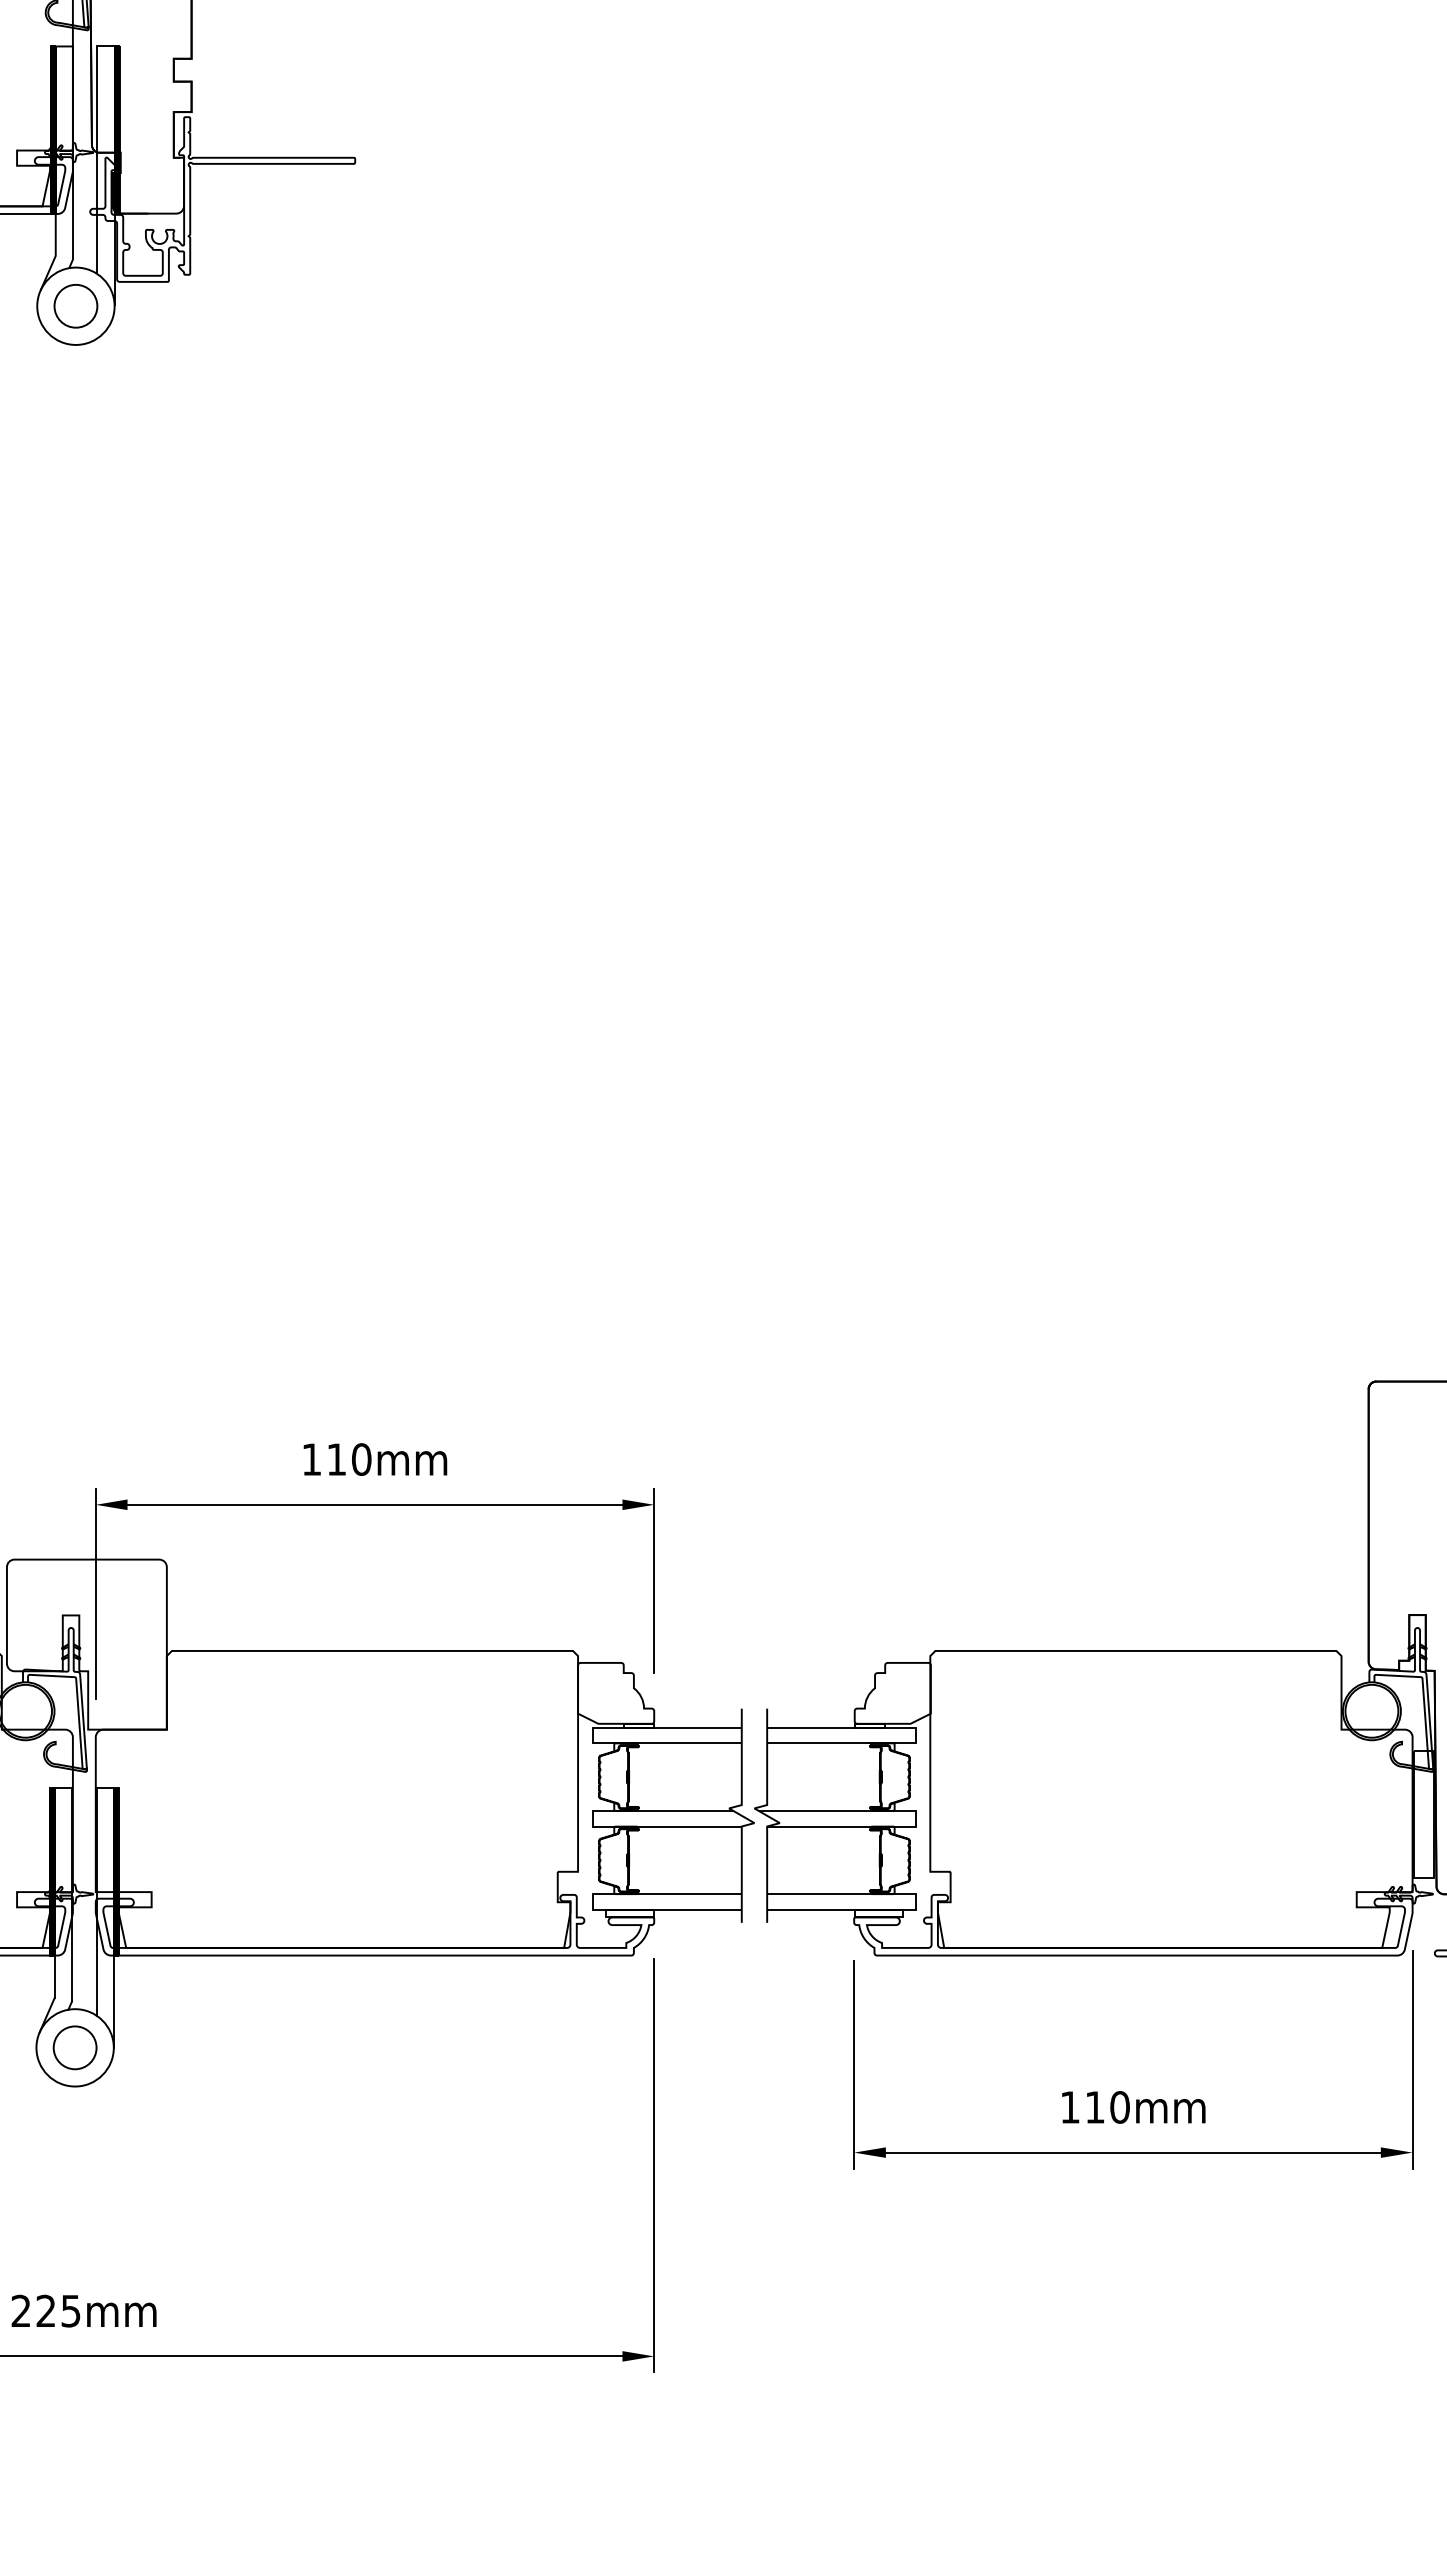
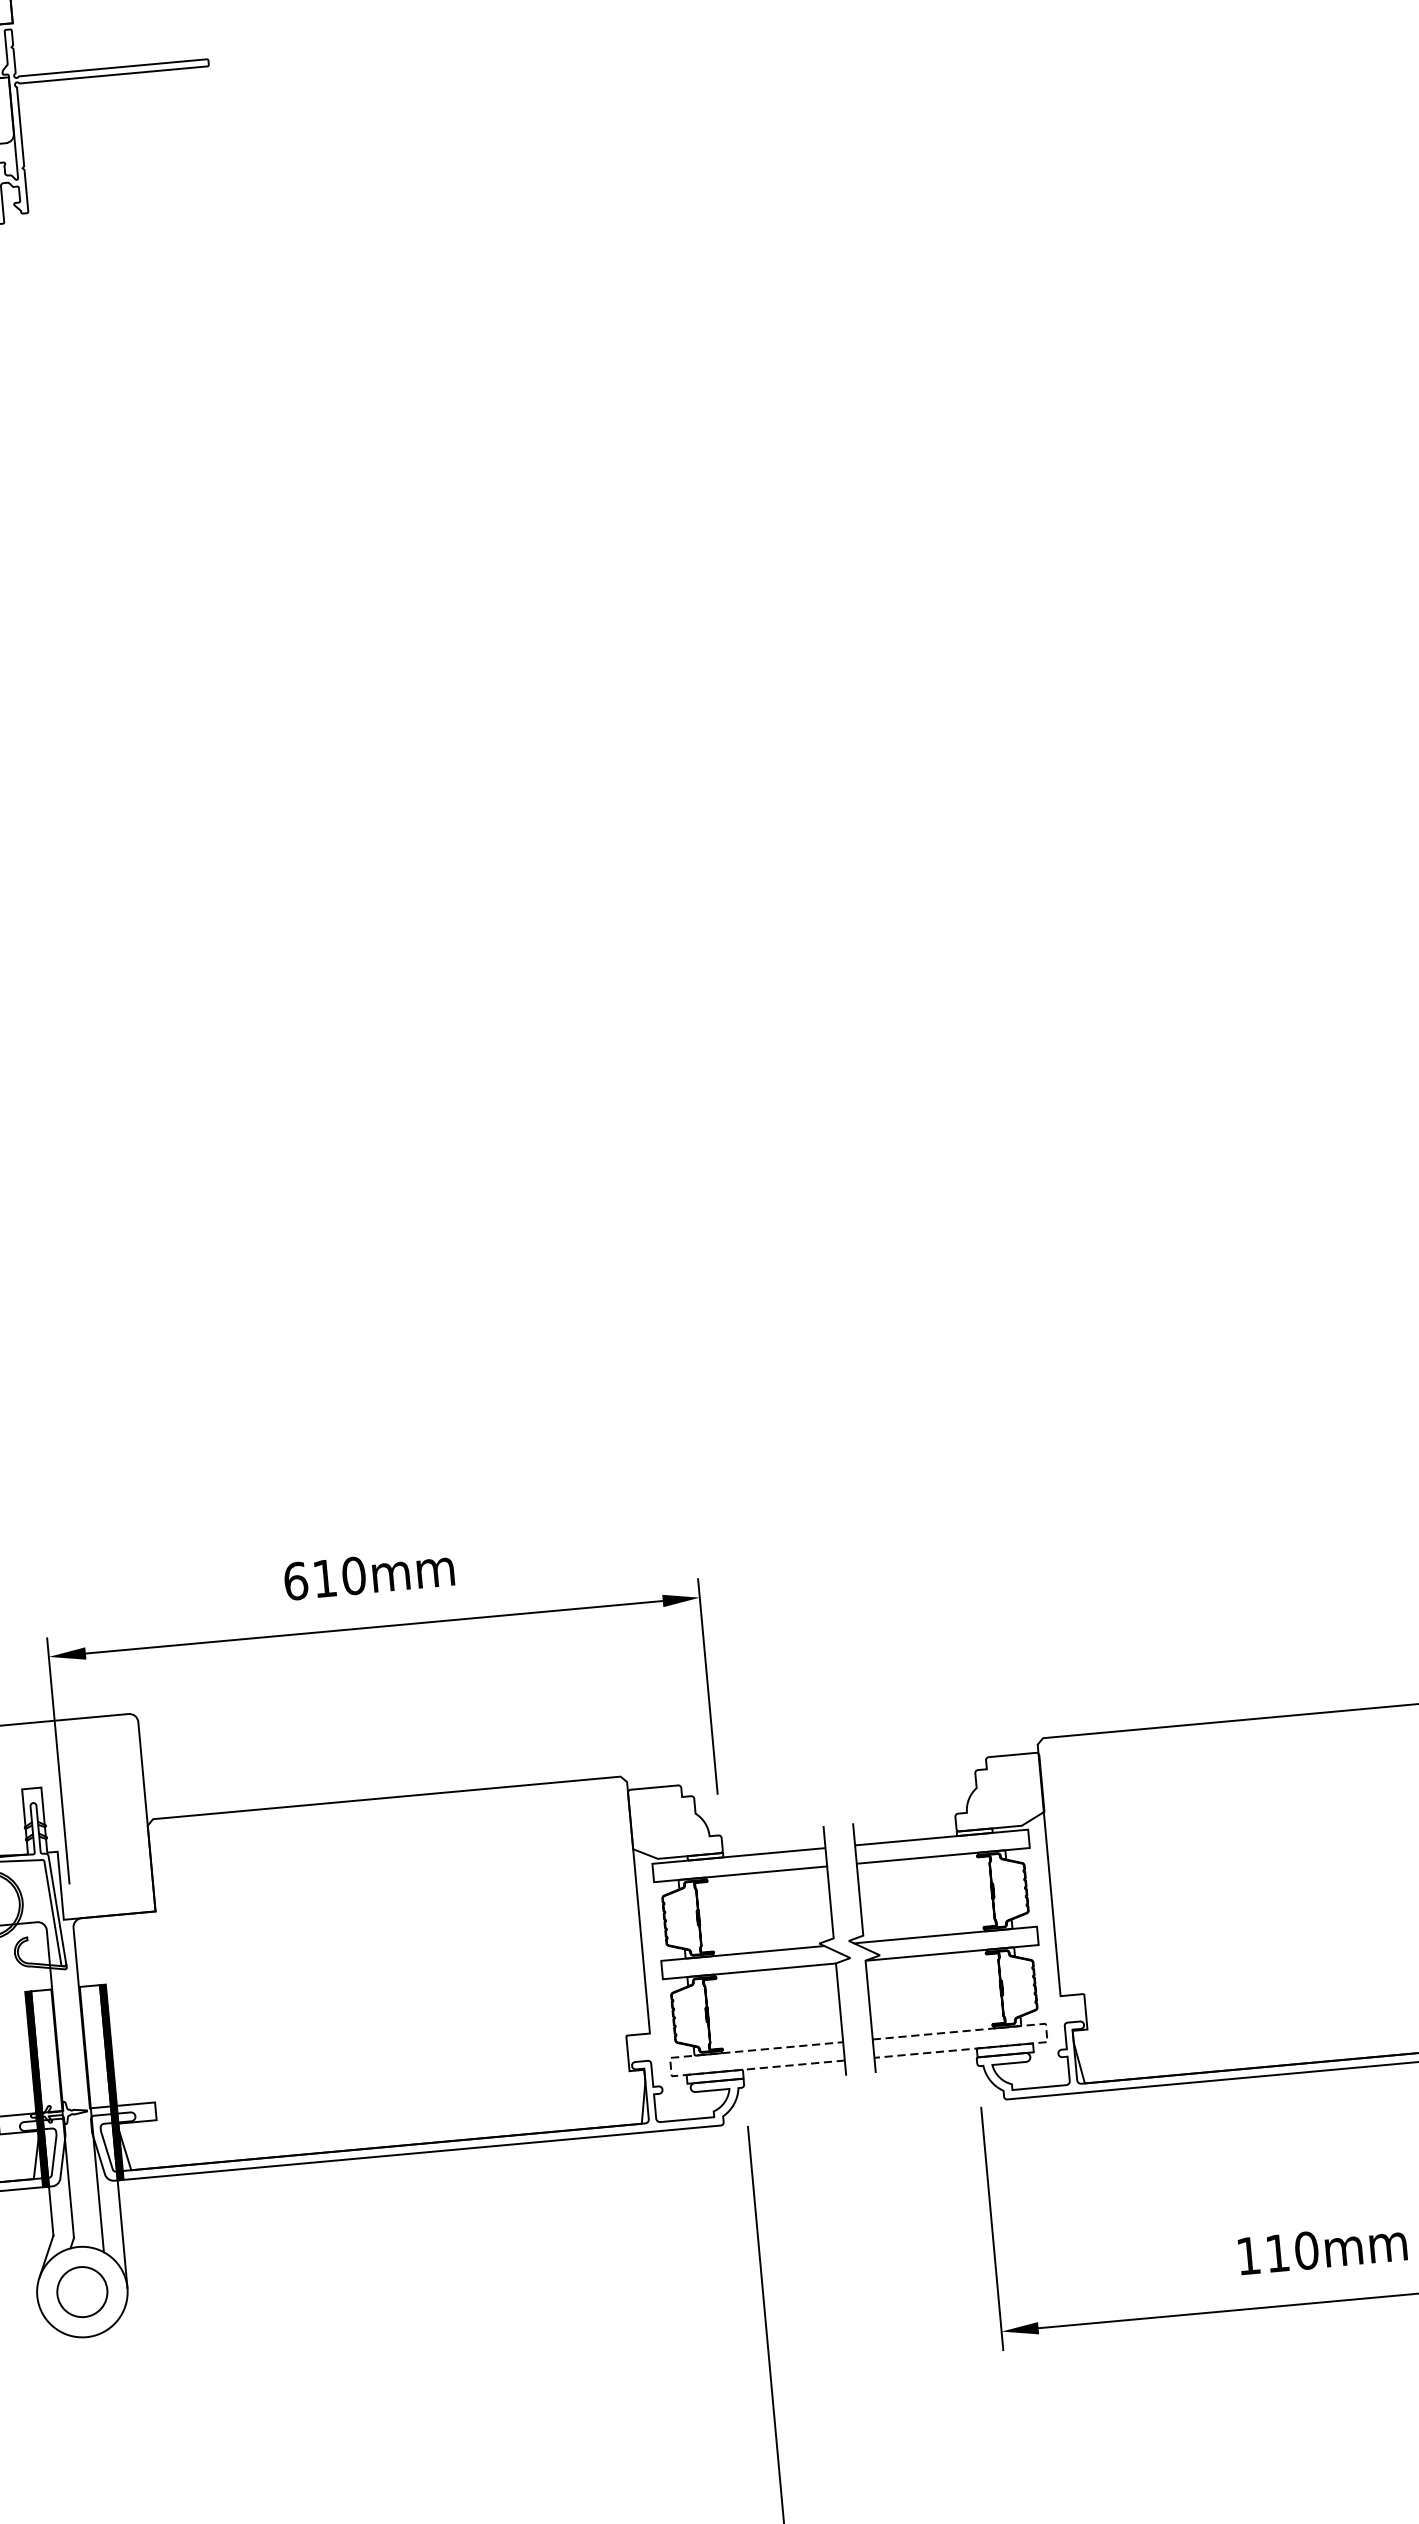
text: (311, 1459) -> (295, 1581), 110mm -> 610mm
line: (593, 1902) -> (671, 2067), solid -> dashed
line: (915, 1902) -> (1046, 2033), solid -> dashed

